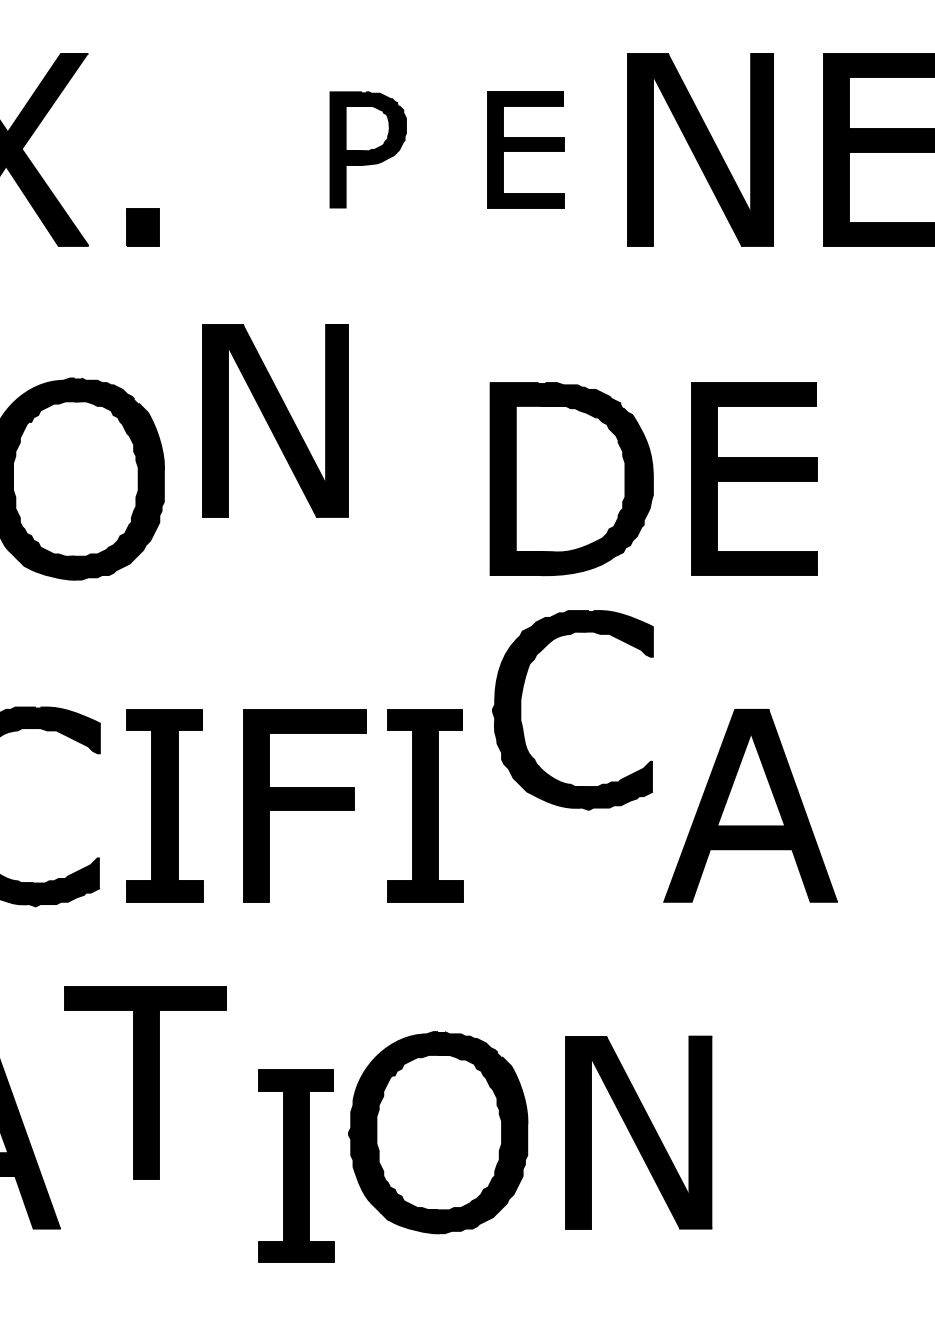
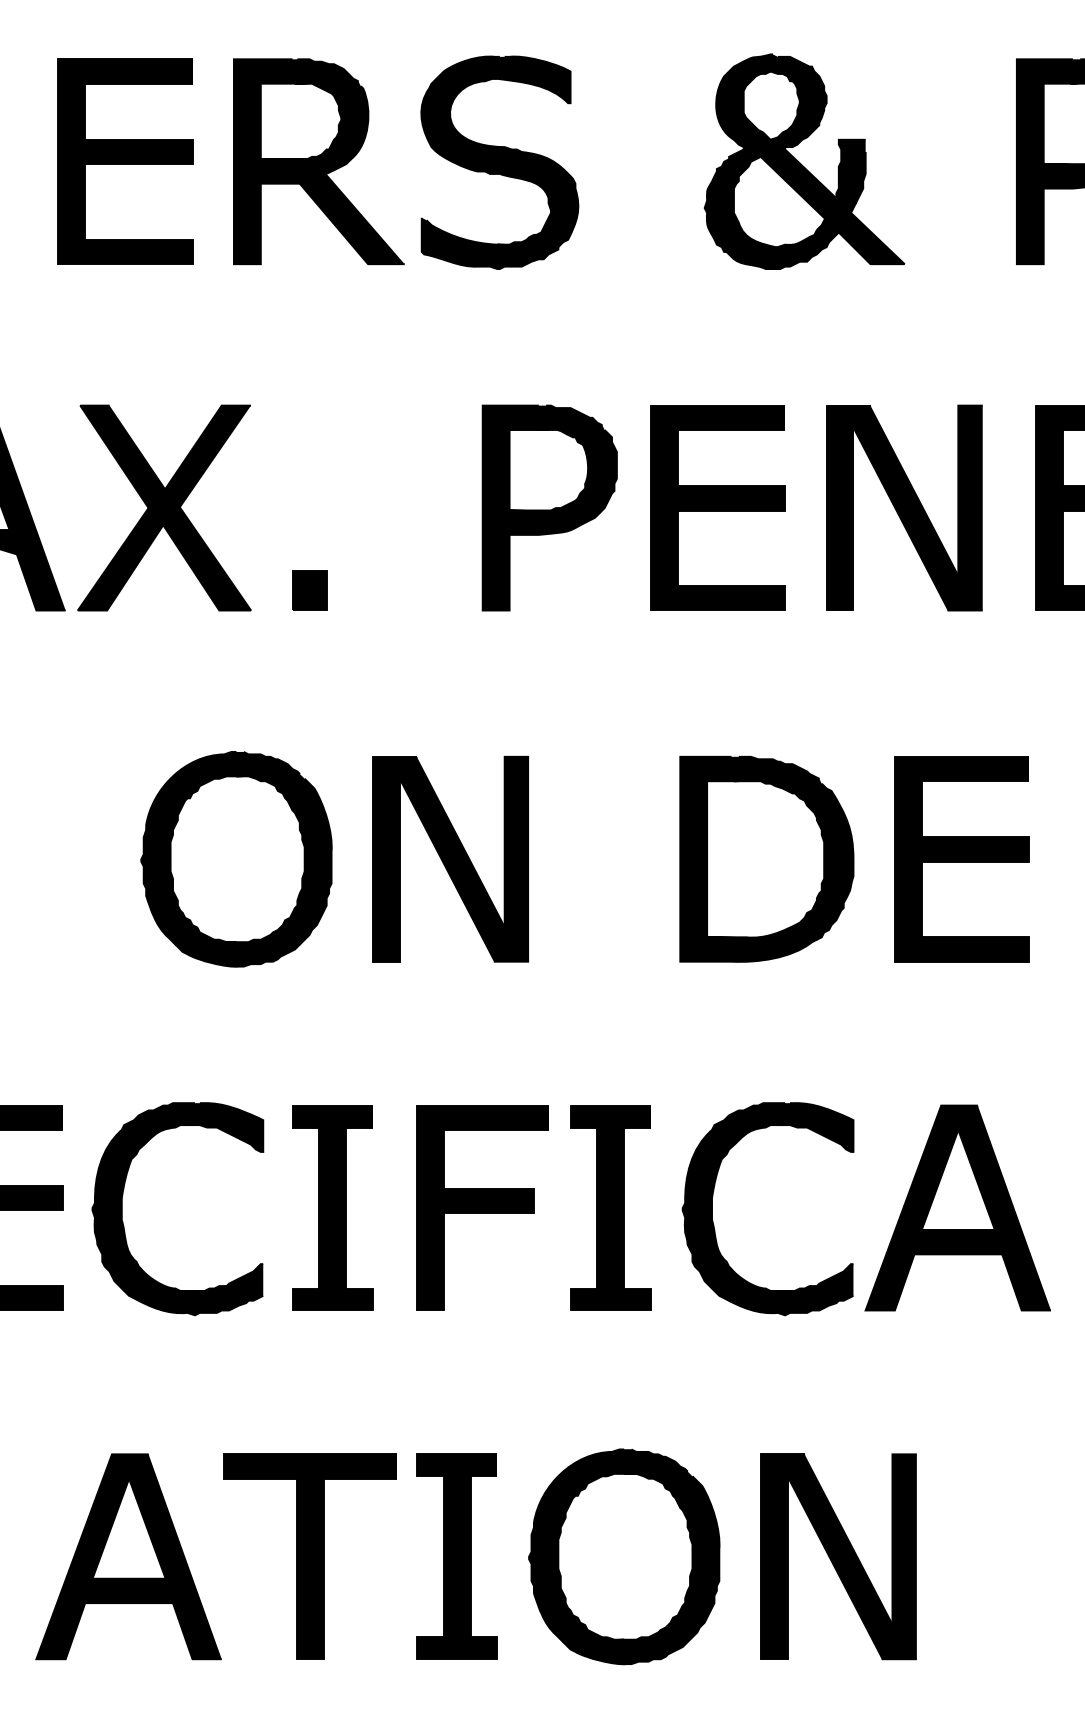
part: (368, 149) -> (549, 507), size x1.67
part: (525, 149) -> (717, 507), size x1.67
part: (275, 420) -> (450, 858), moved
part: (520, 710) -> (712, 1209), moved
part: (145, 1082) -> (309, 1556), moved
part: (295, 1166) -> (456, 1556), moved

